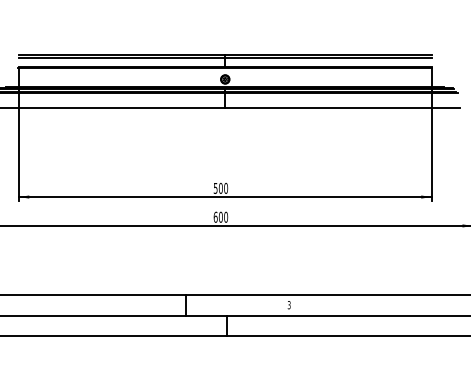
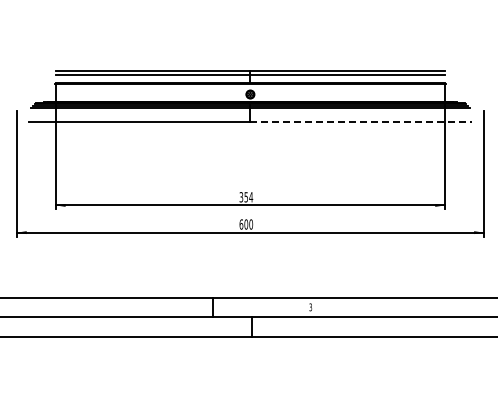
line: (343, 108) -> (361, 121), solid -> dashed
text: (221, 188) -> (246, 197), 500 -> 354

